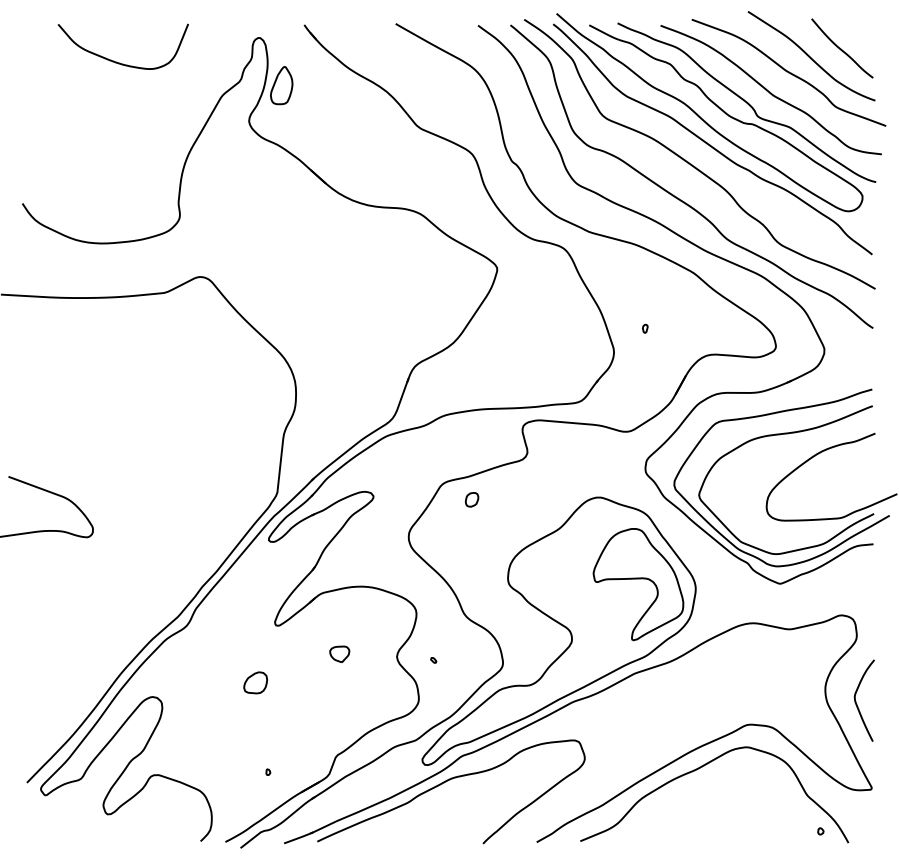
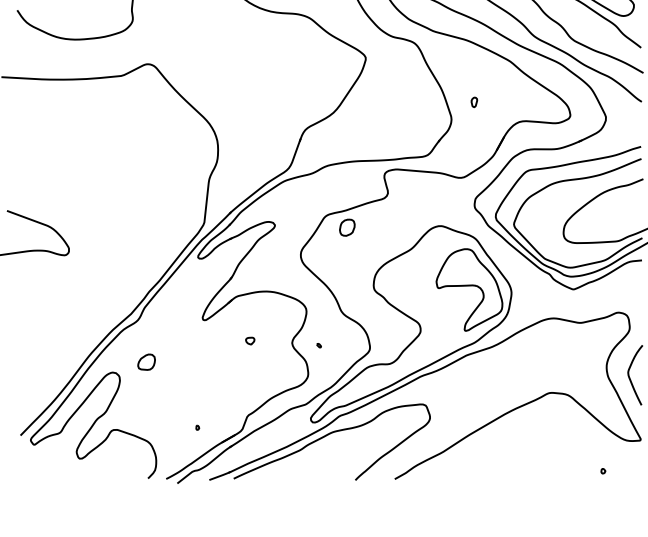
part: (645, 328) -> (474, 102), size x1.6
part: (471, 499) -> (346, 227), size x1.6
part: (339, 653) -> (249, 340), size x0.6
part: (255, 682) -> (146, 361), moved
curve: (700, 768) -> (515, 425), removed

